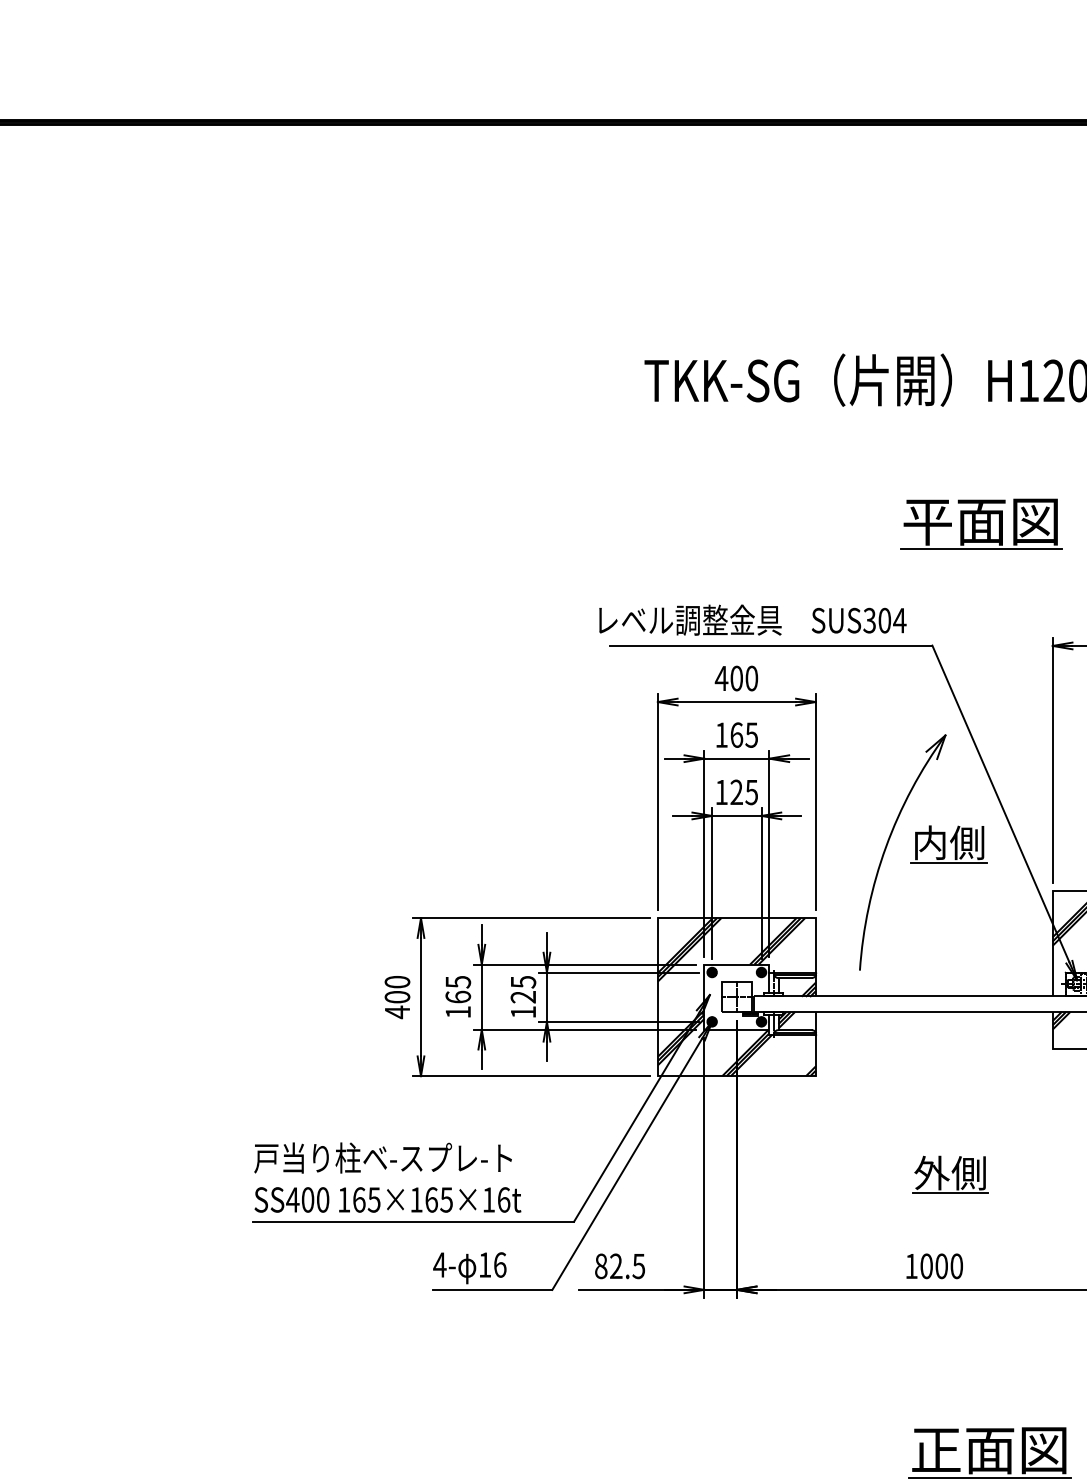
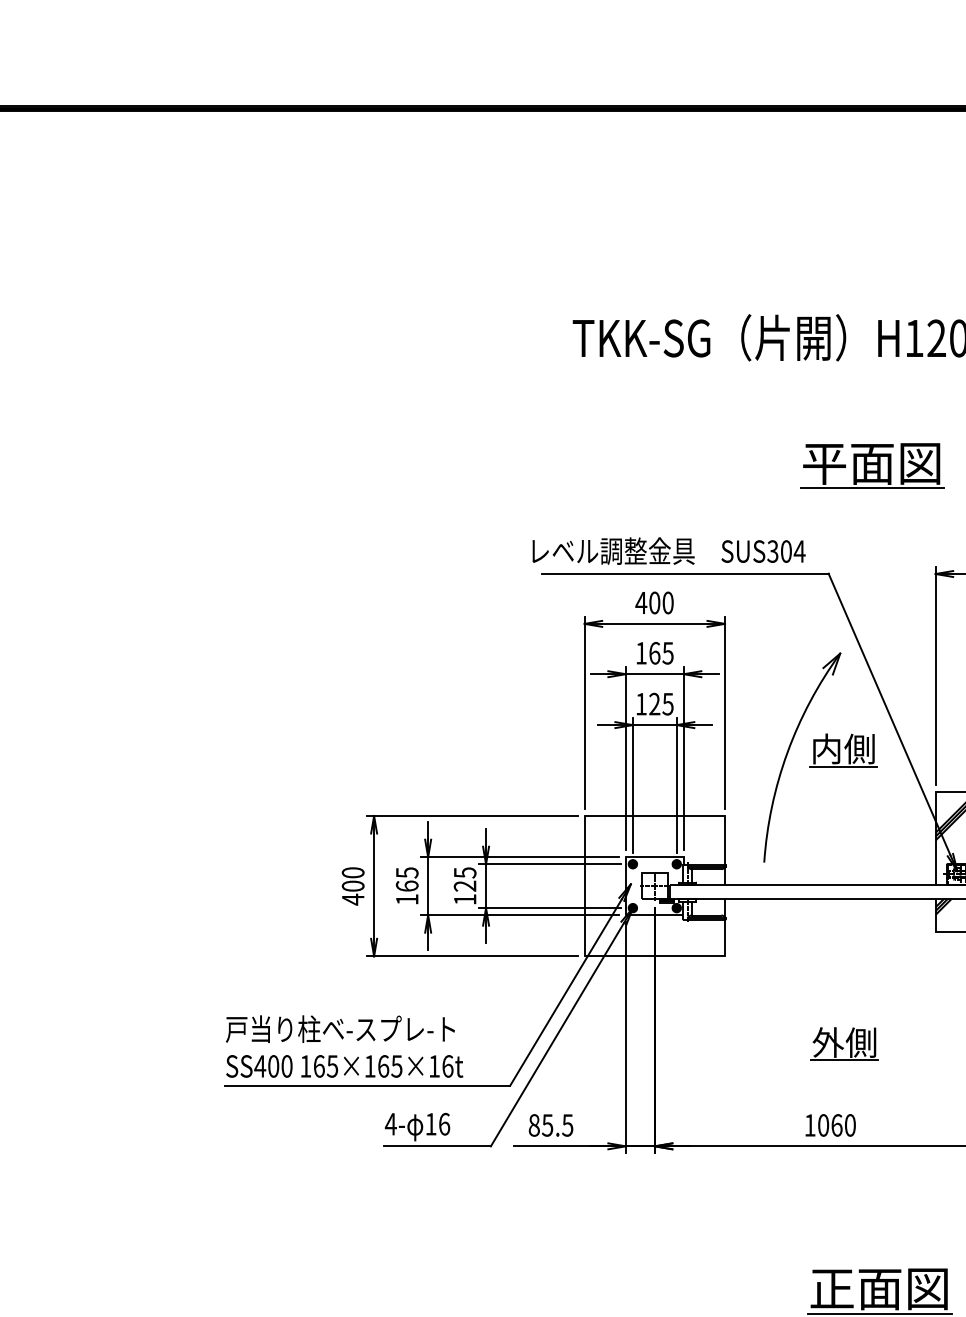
hatch: (736, 997) -> (654, 886), removed
text: (616, 1266) -> (547, 1125), 82.5 -> 85.5
text: (941, 1266) -> (836, 1125), 1000 -> 1060

